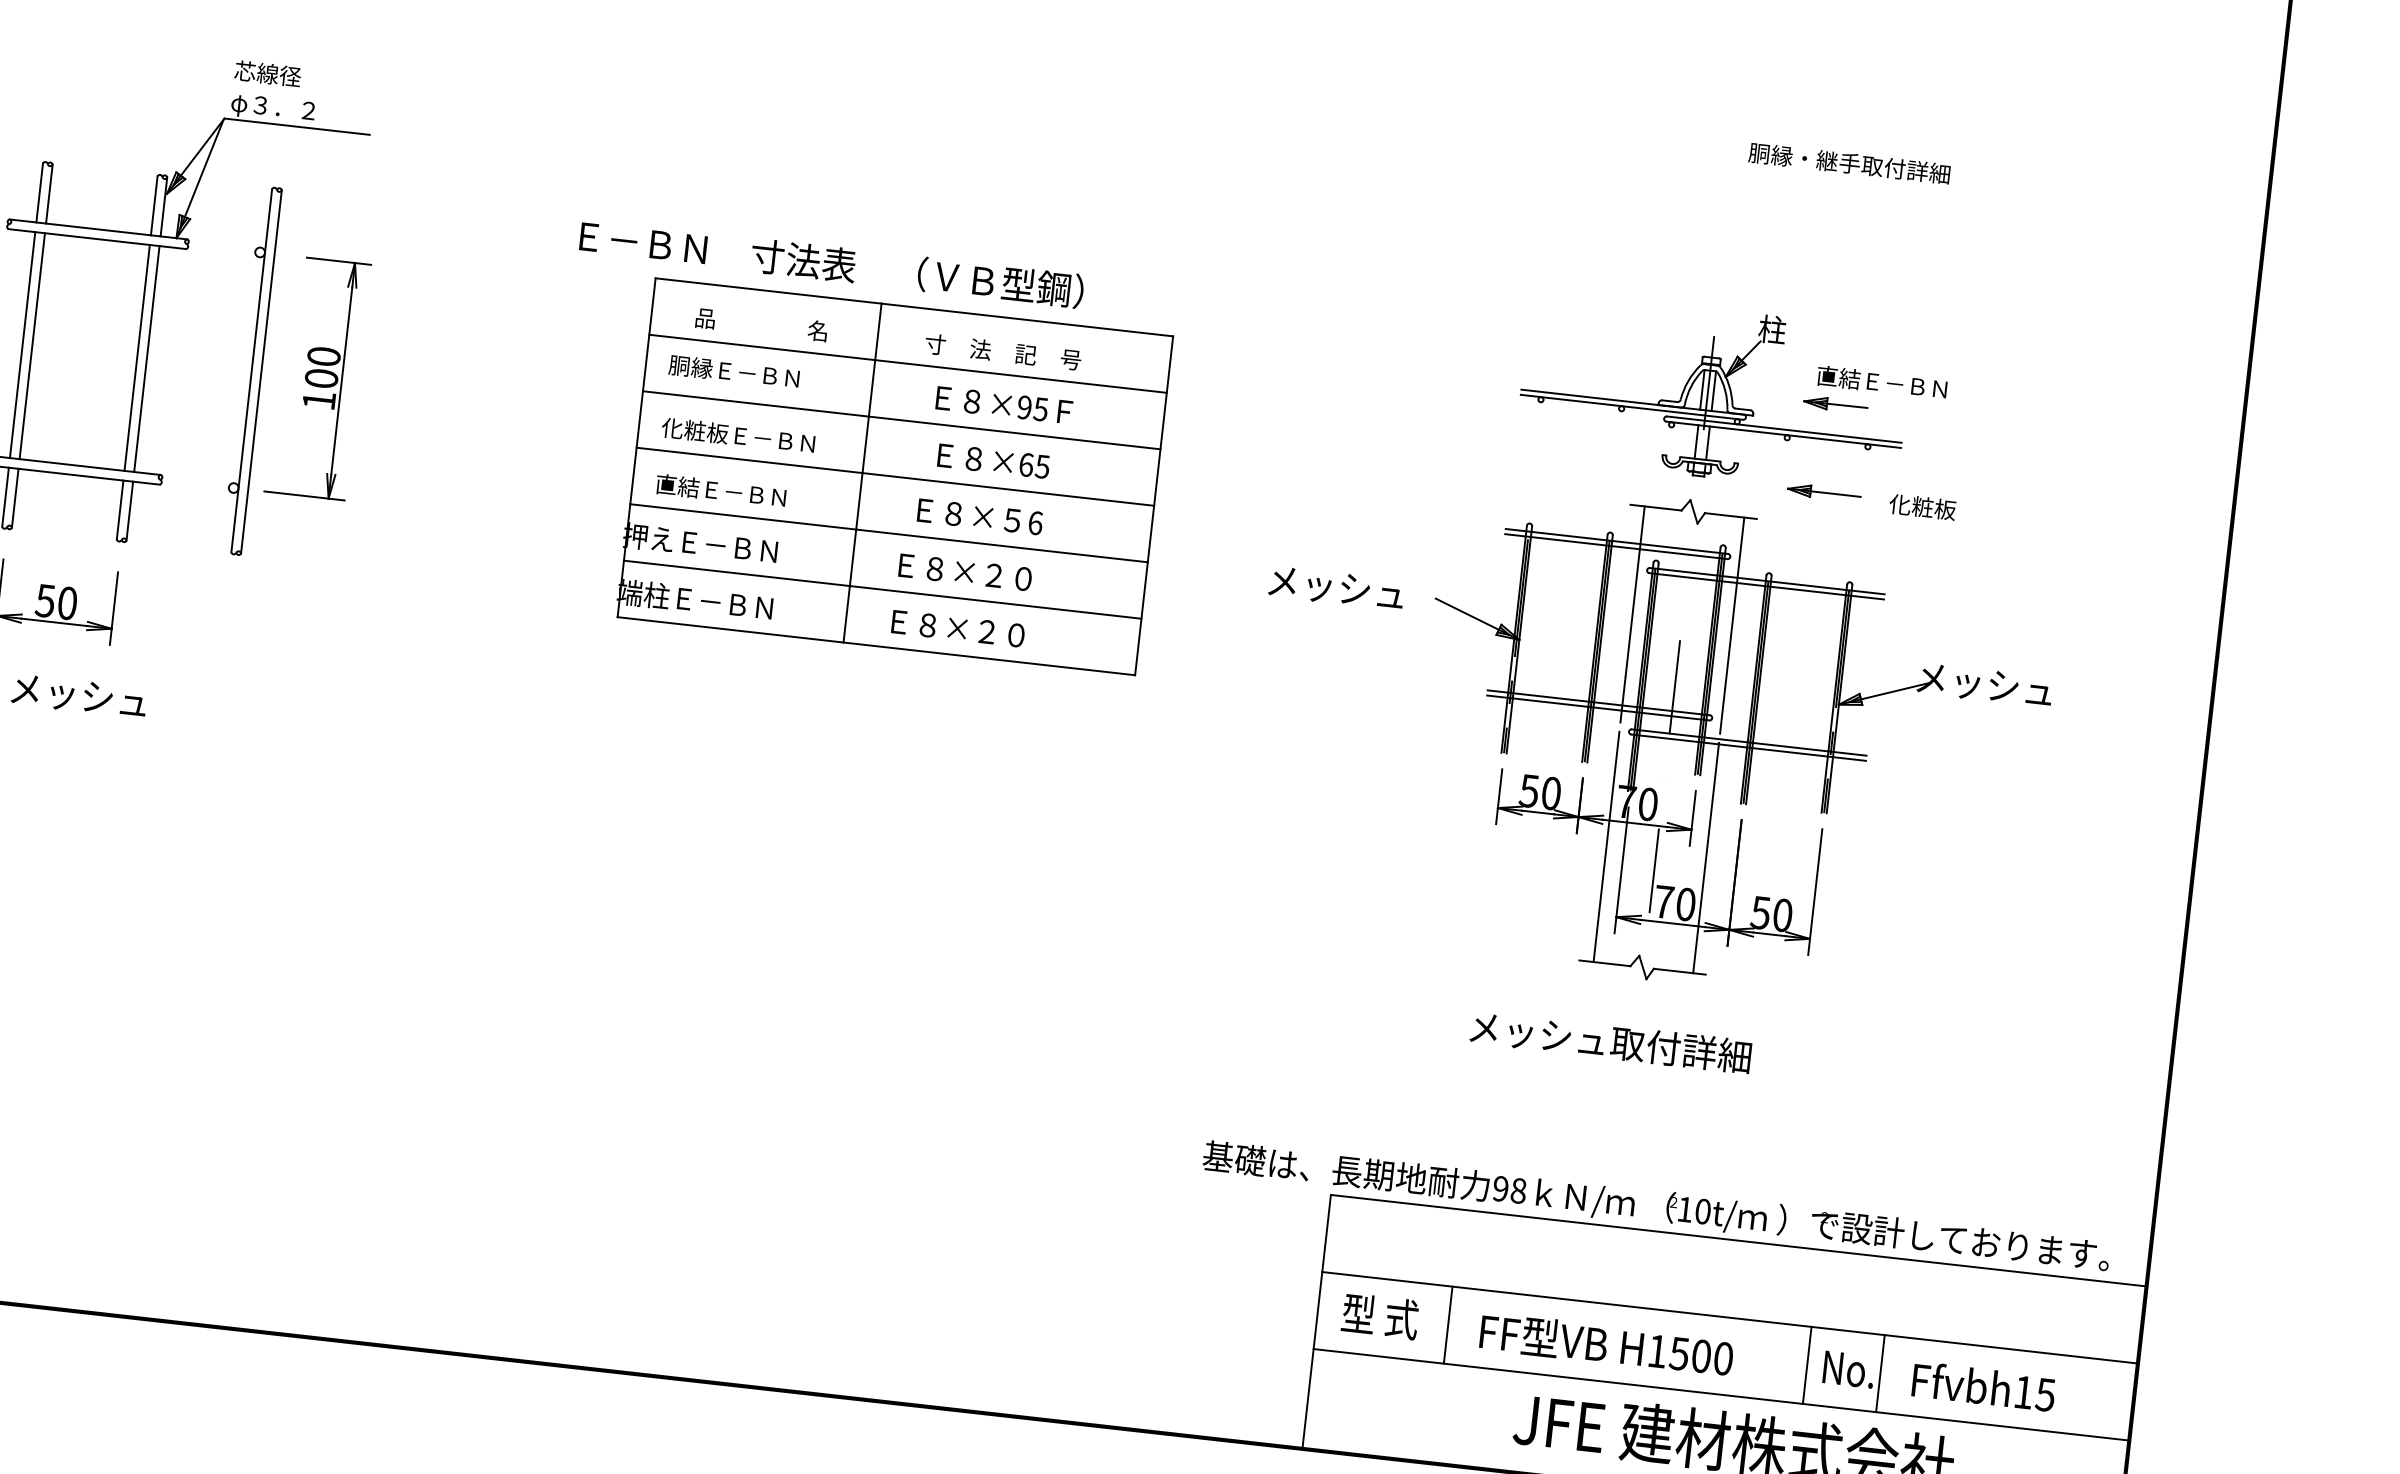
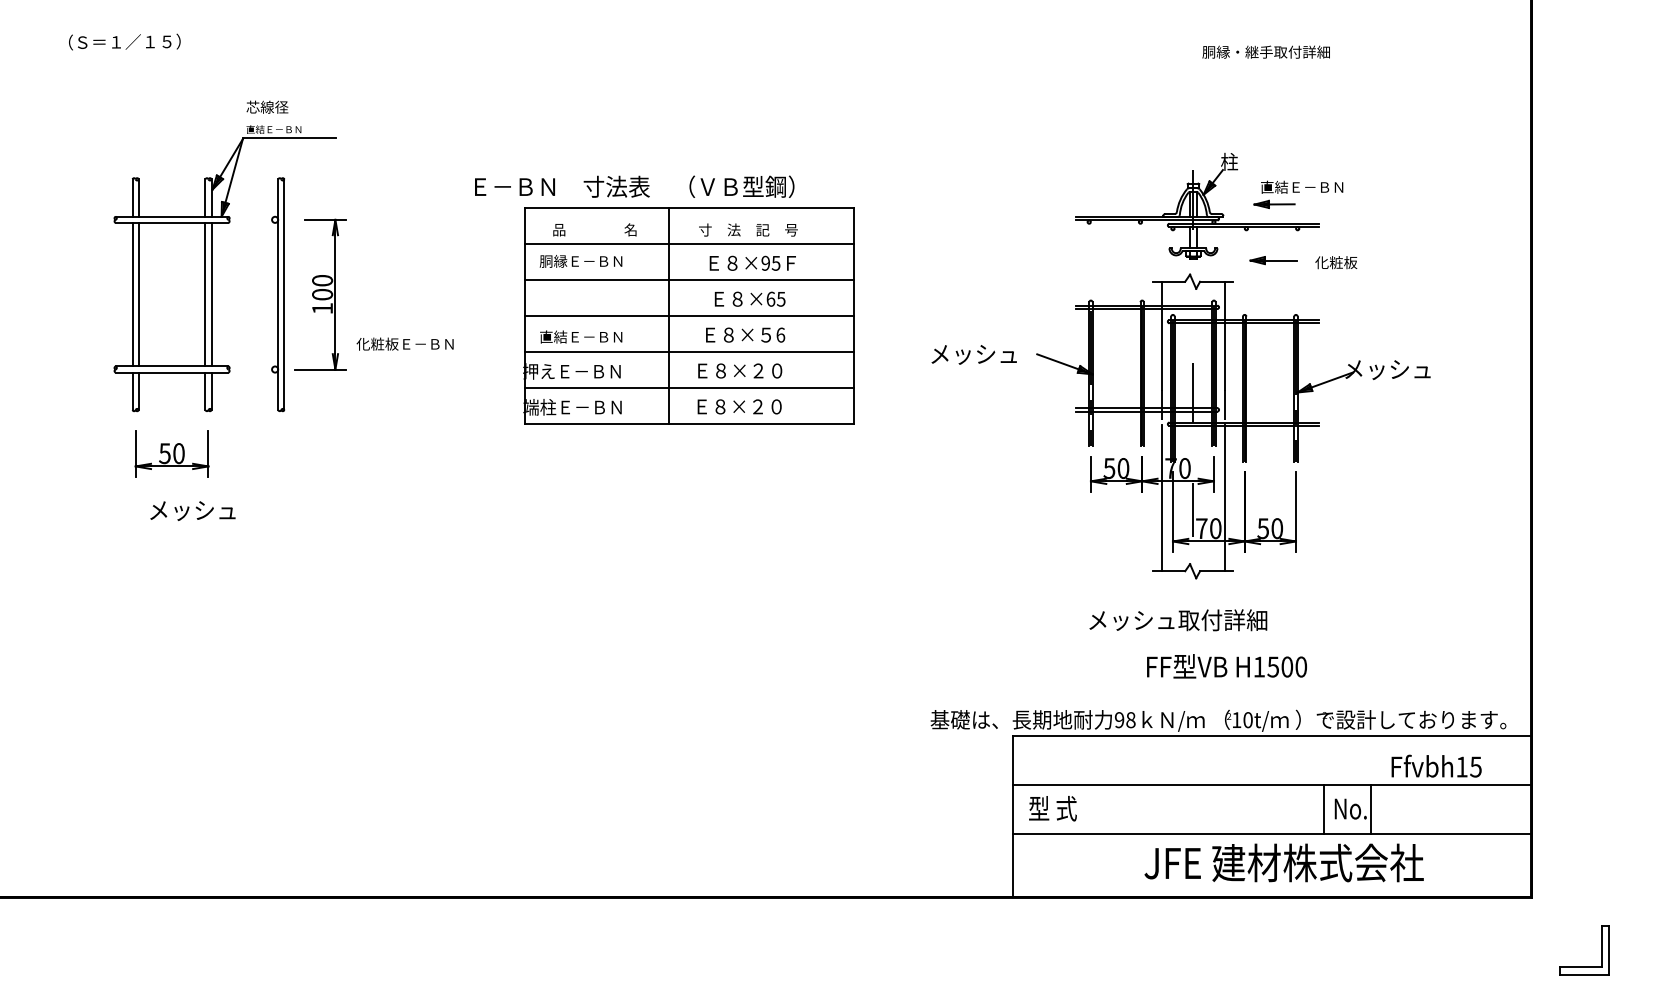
text: (273, 108) -> (273, 128), φ３．２ -> 直結Ｅ－ＢＮ
text: (737, 434) -> (404, 343), moved
line: (1448, 1323) -> (1096, 808), removed
text: (1605, 1344) -> (1226, 666), moved
text: (1983, 1385) -> (1436, 765), moved

